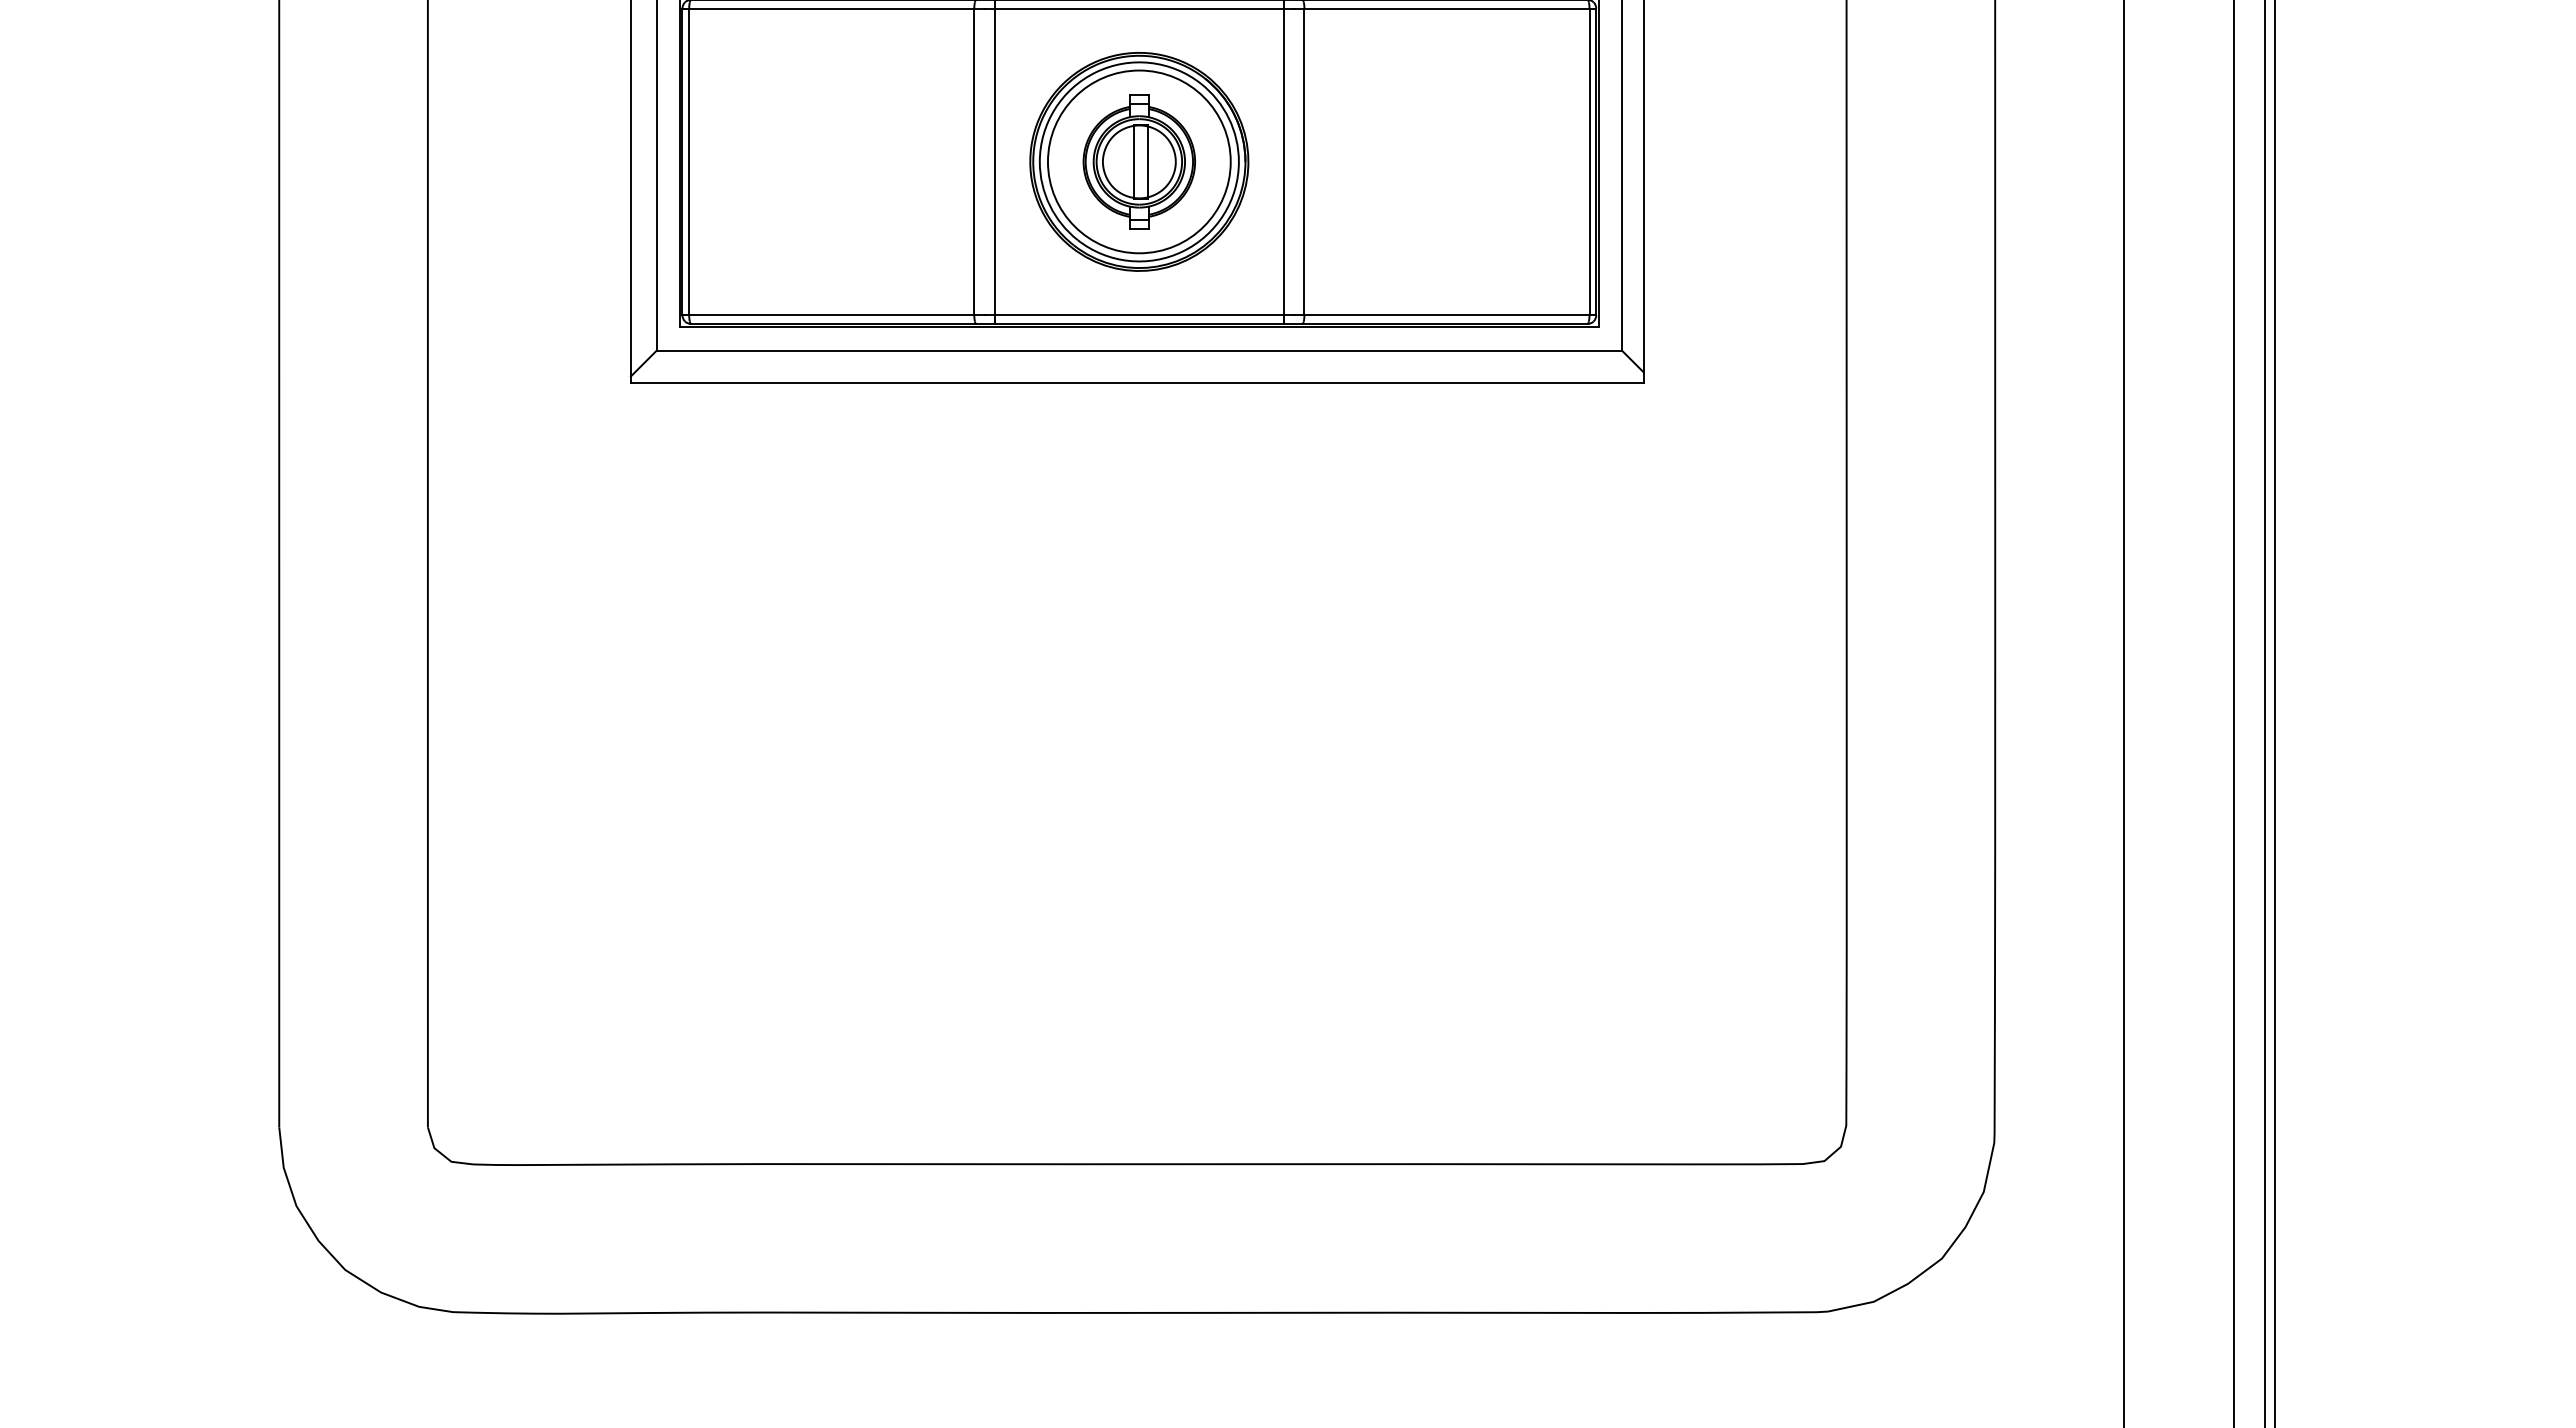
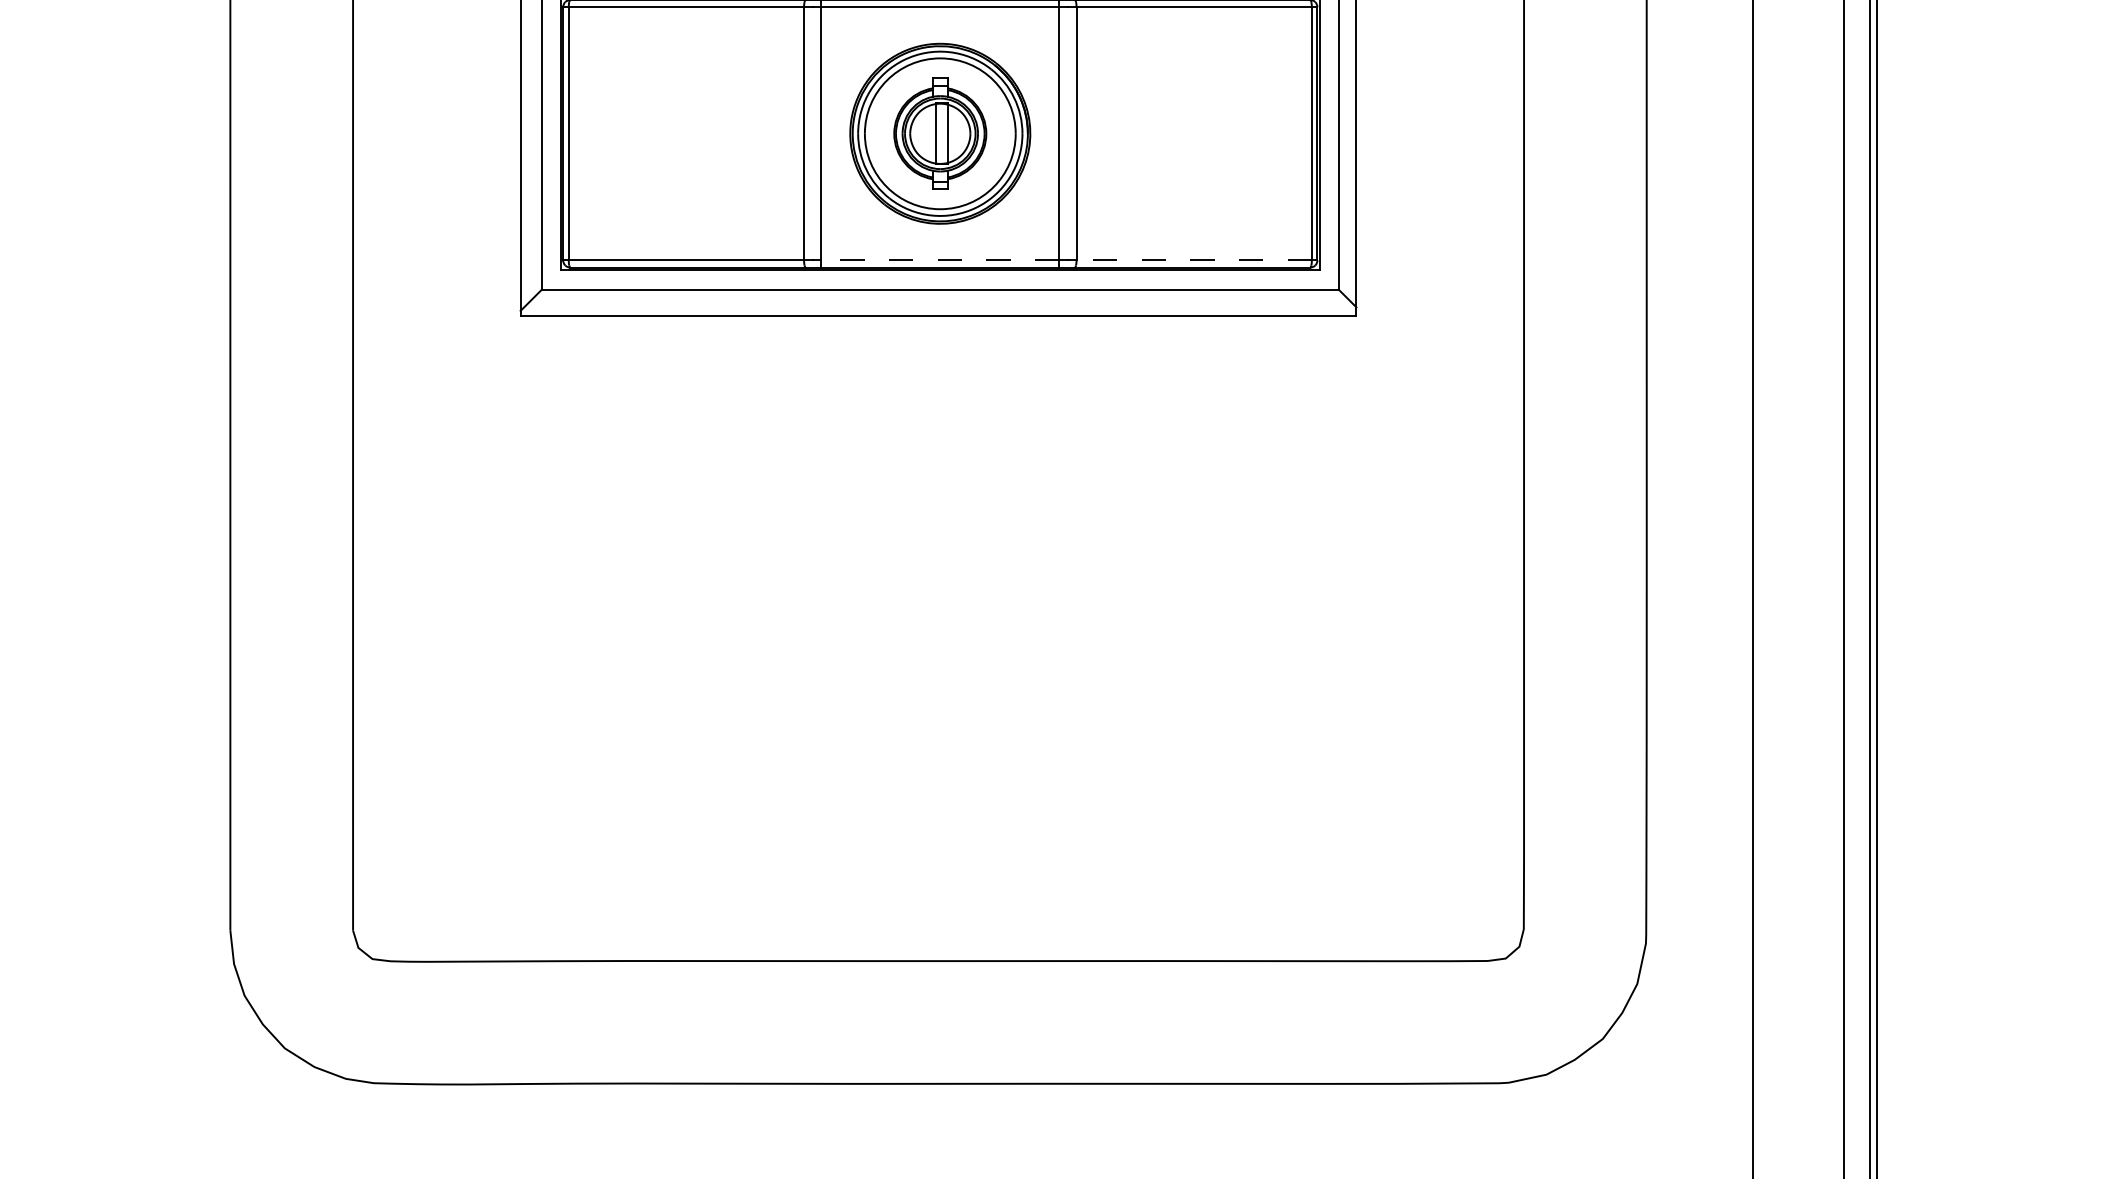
line: (1138, 315) -> (939, 260), solid -> dashed
line: (1446, 315) -> (1193, 260), solid -> dashed

